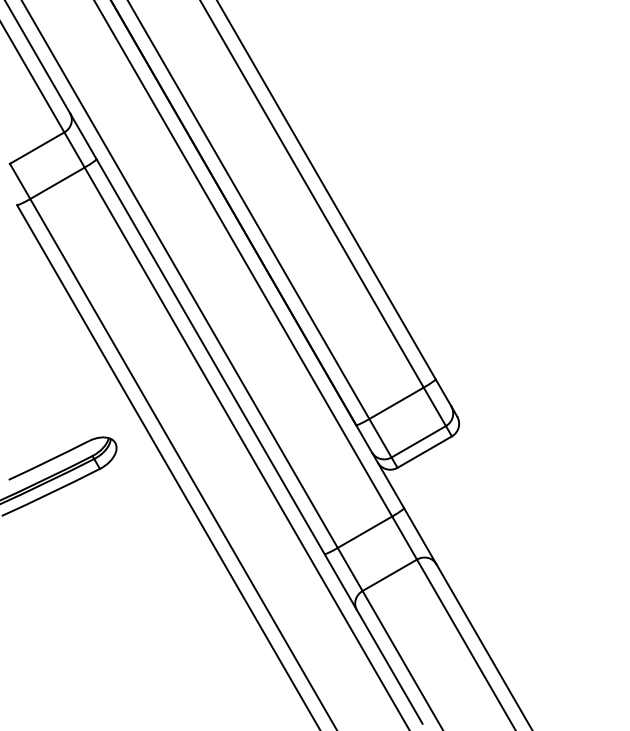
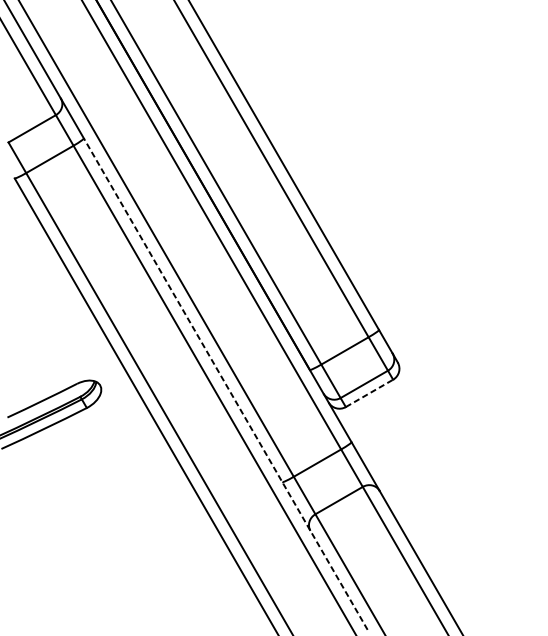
line: (259, 441) -> (225, 384), solid -> dashed
line: (425, 451) -> (370, 392), solid -> dashed

